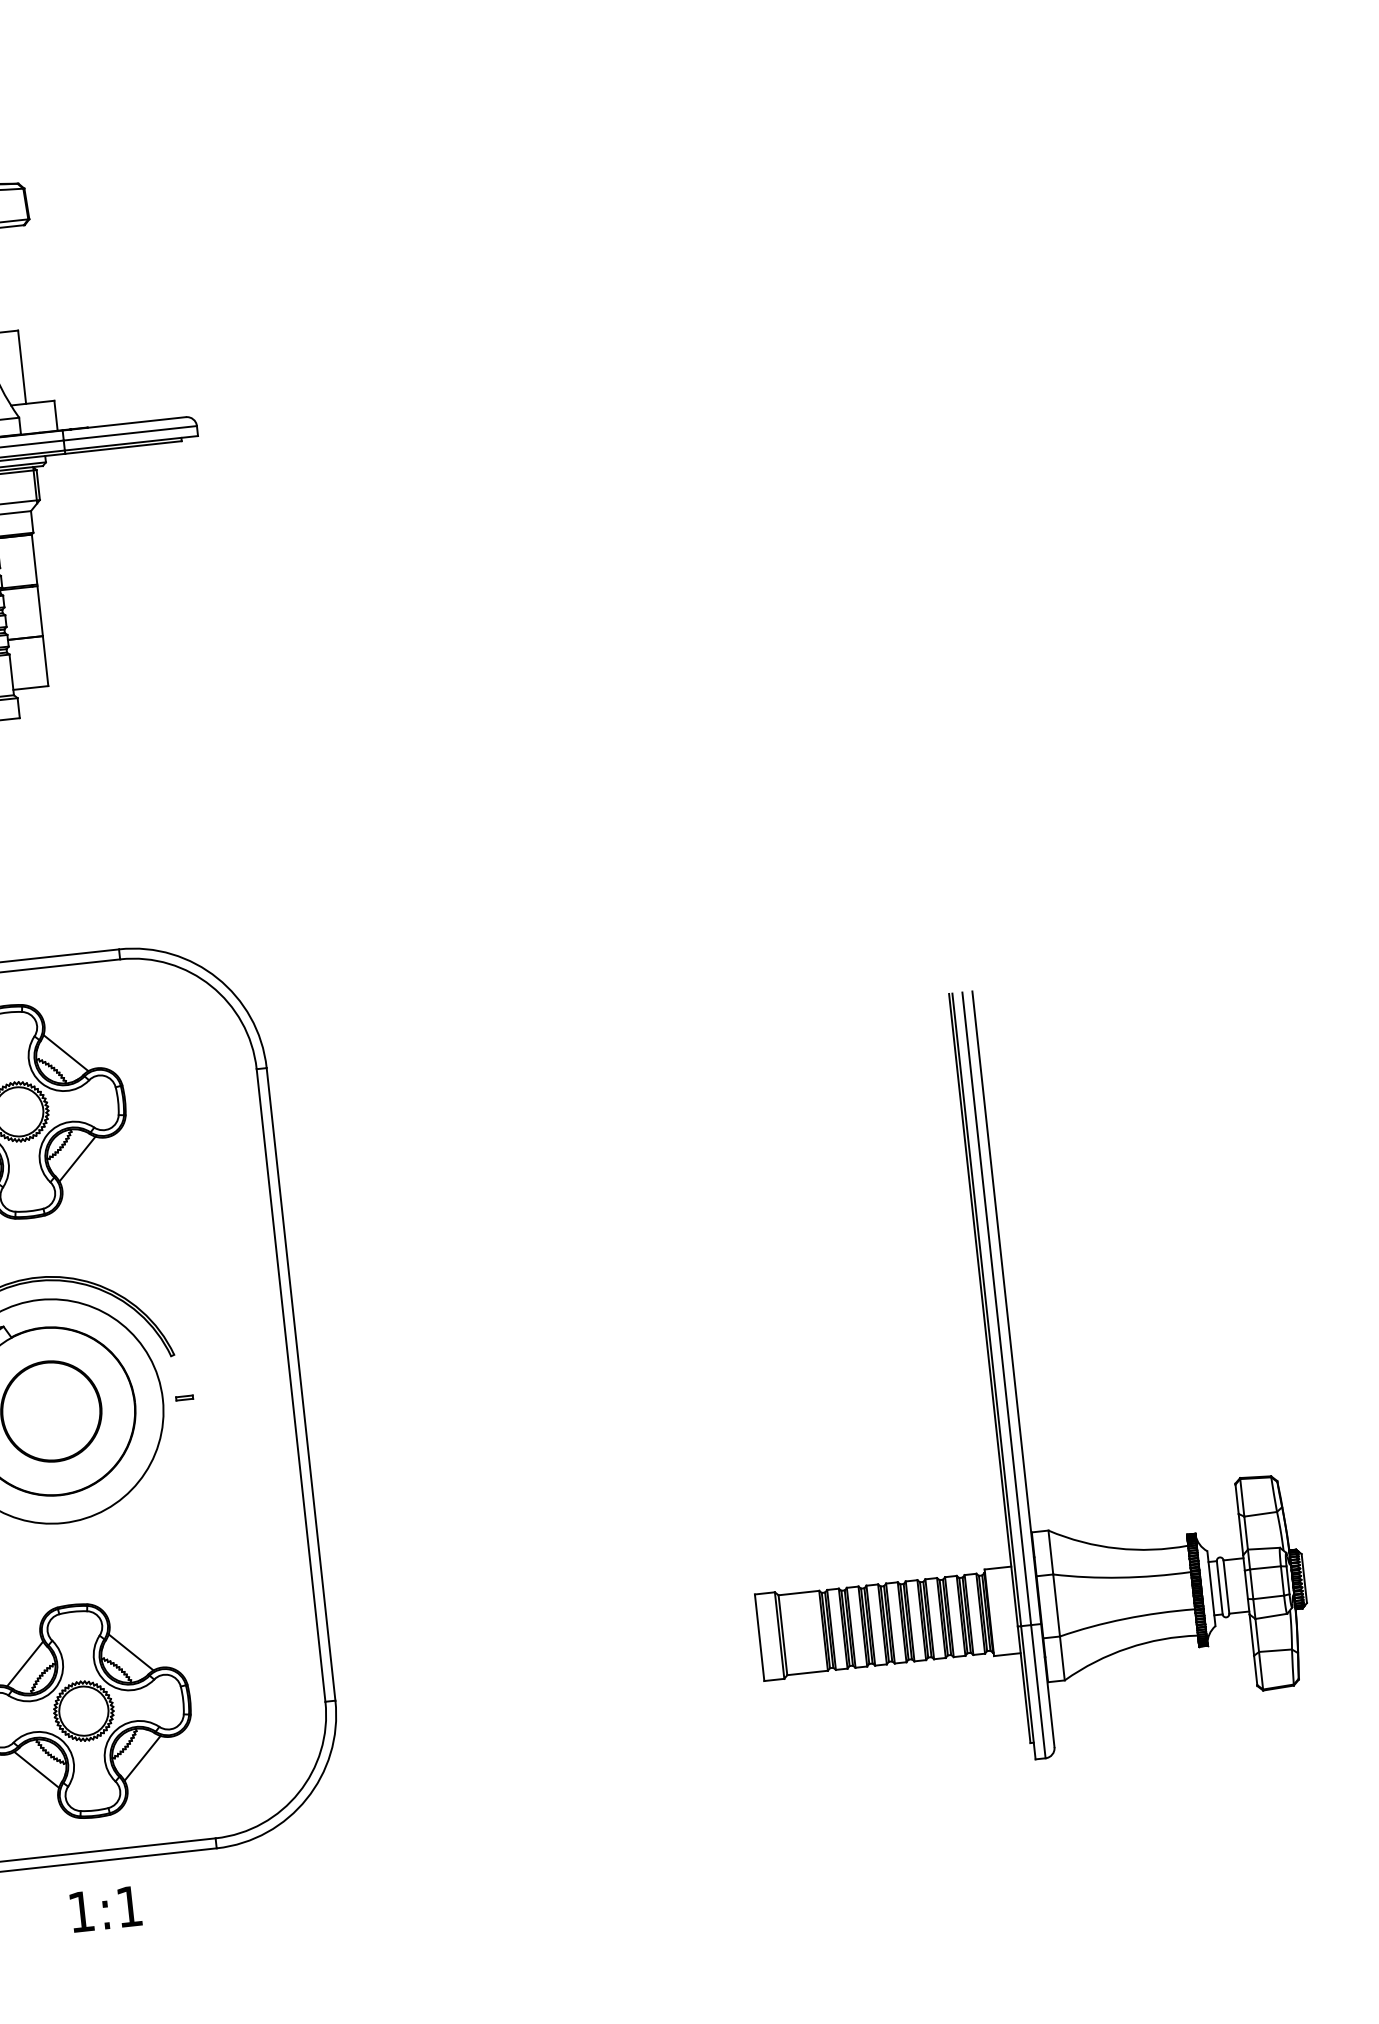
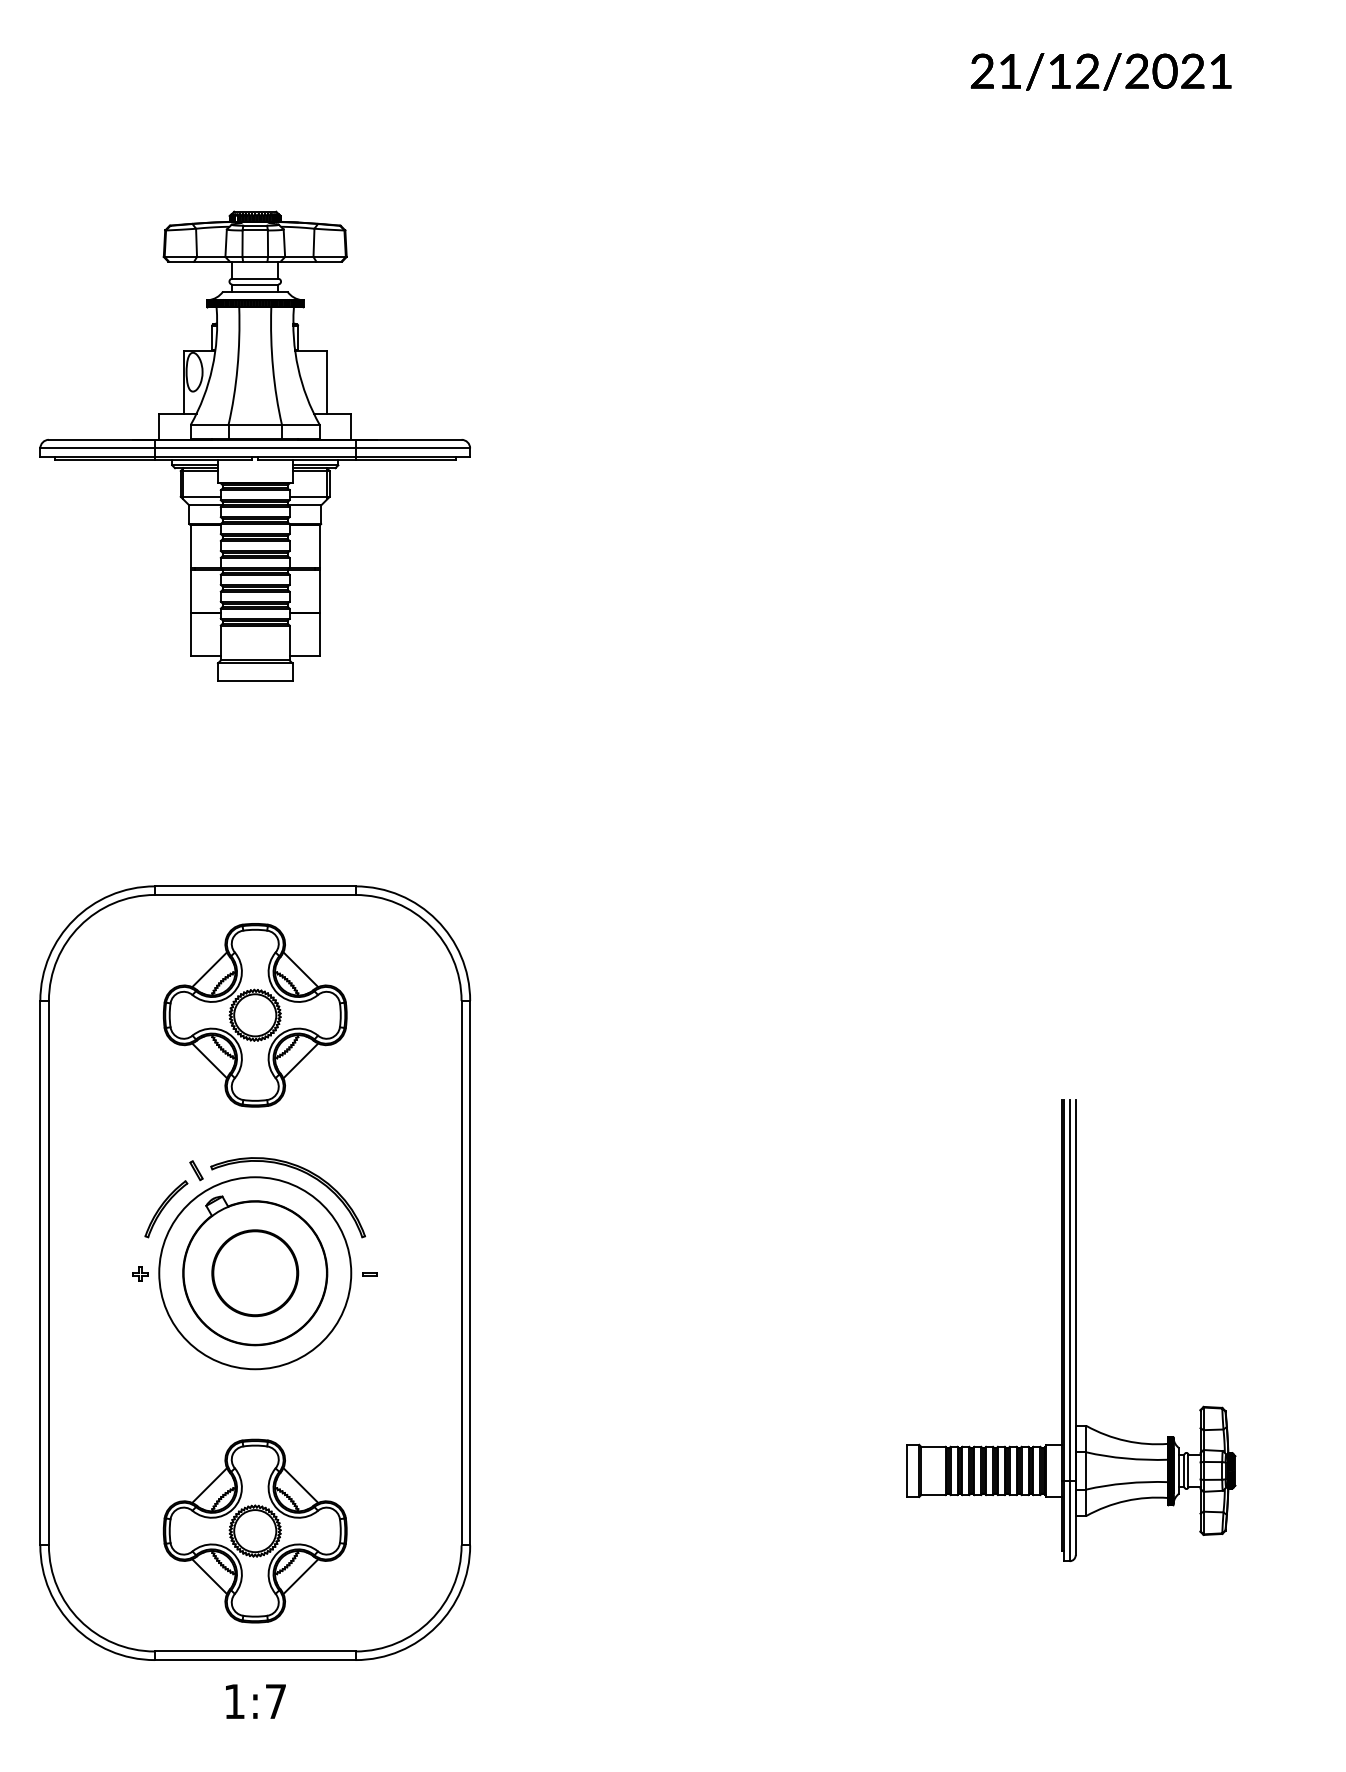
part: (1006, 1375) -> (1071, 1330), size x0.7
text: (128, 1906) -> (275, 1701), 1:1 -> 1:7

